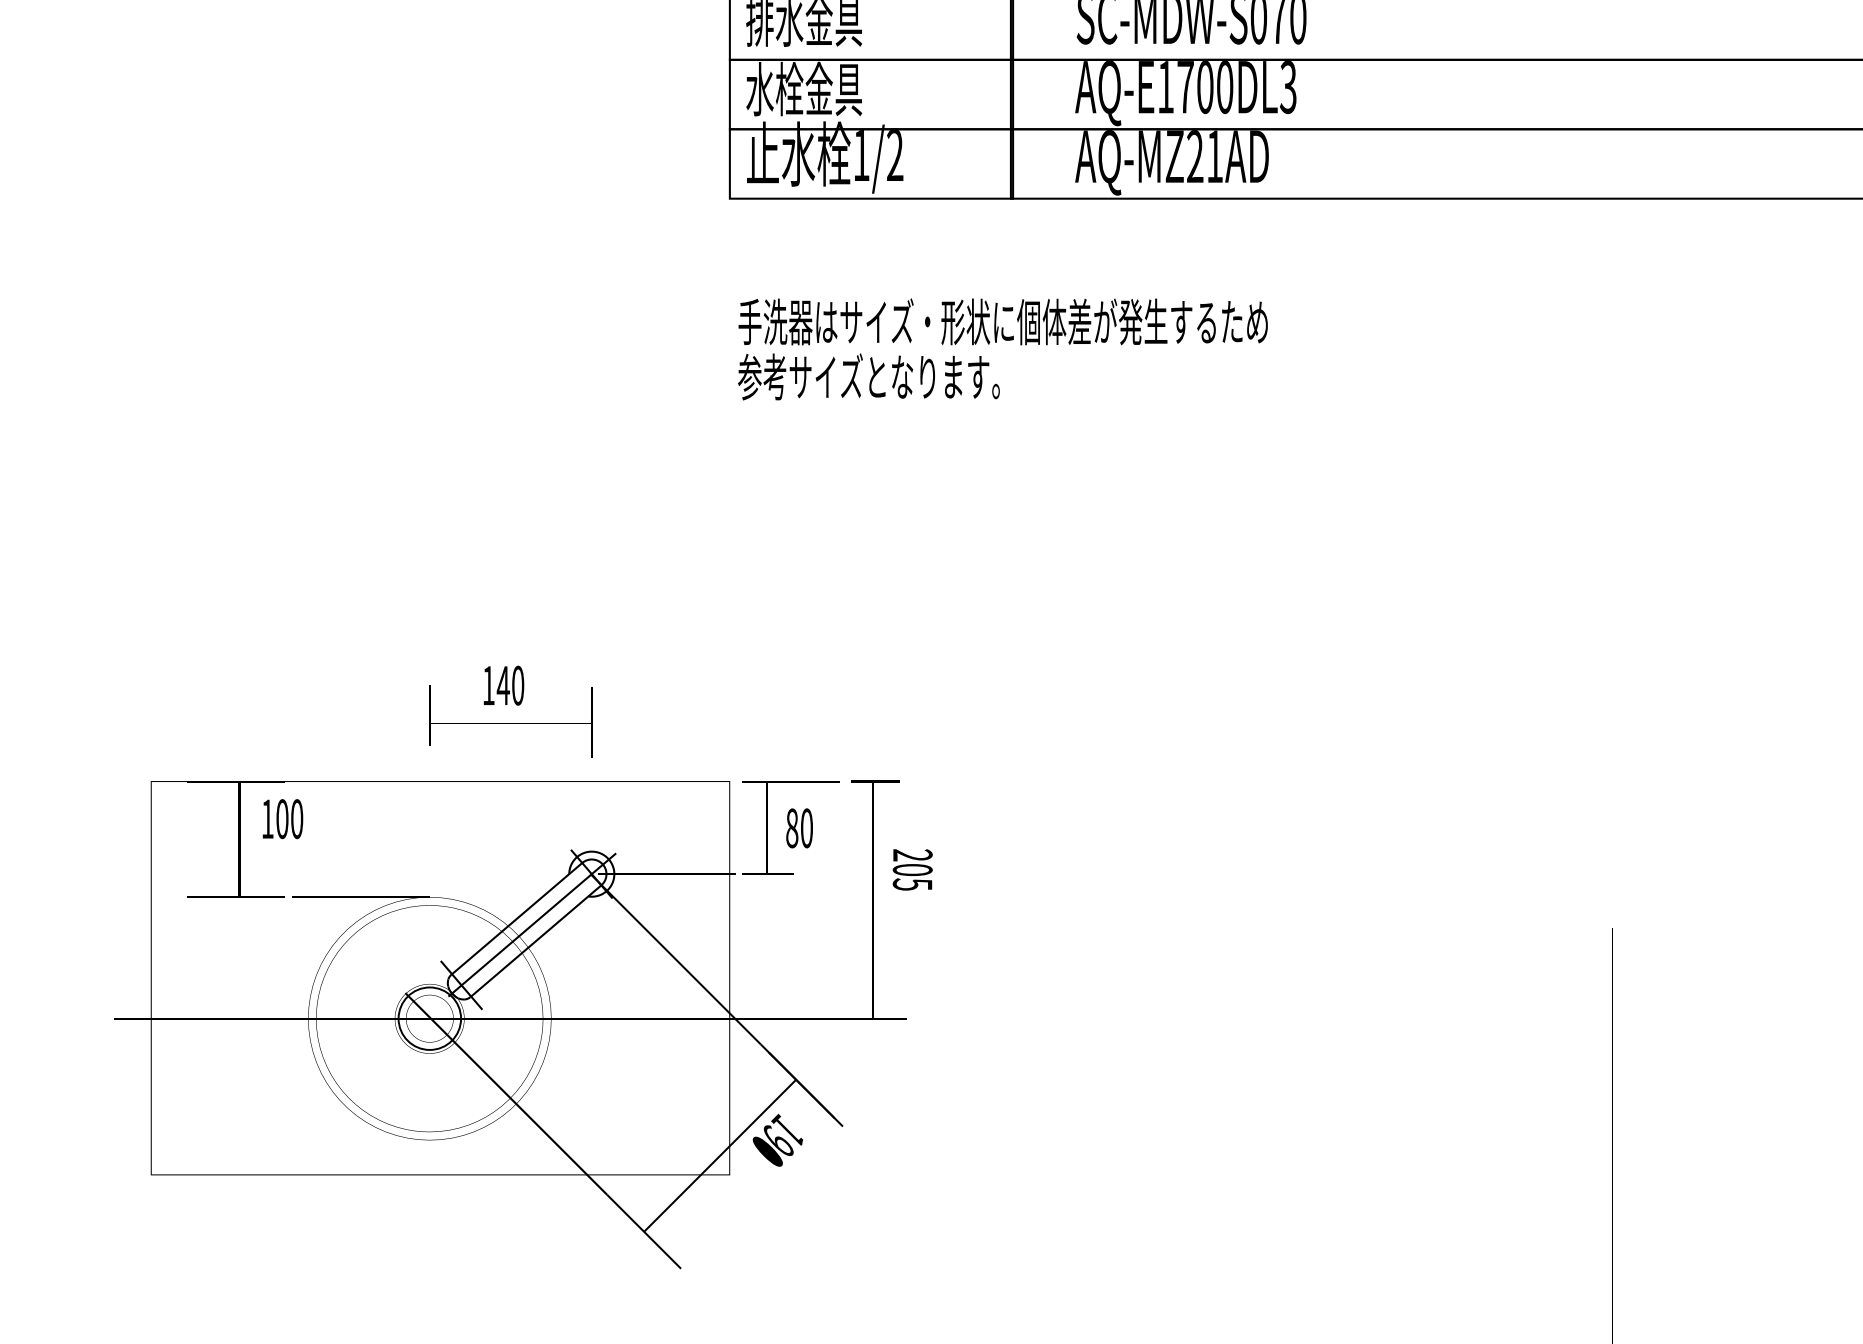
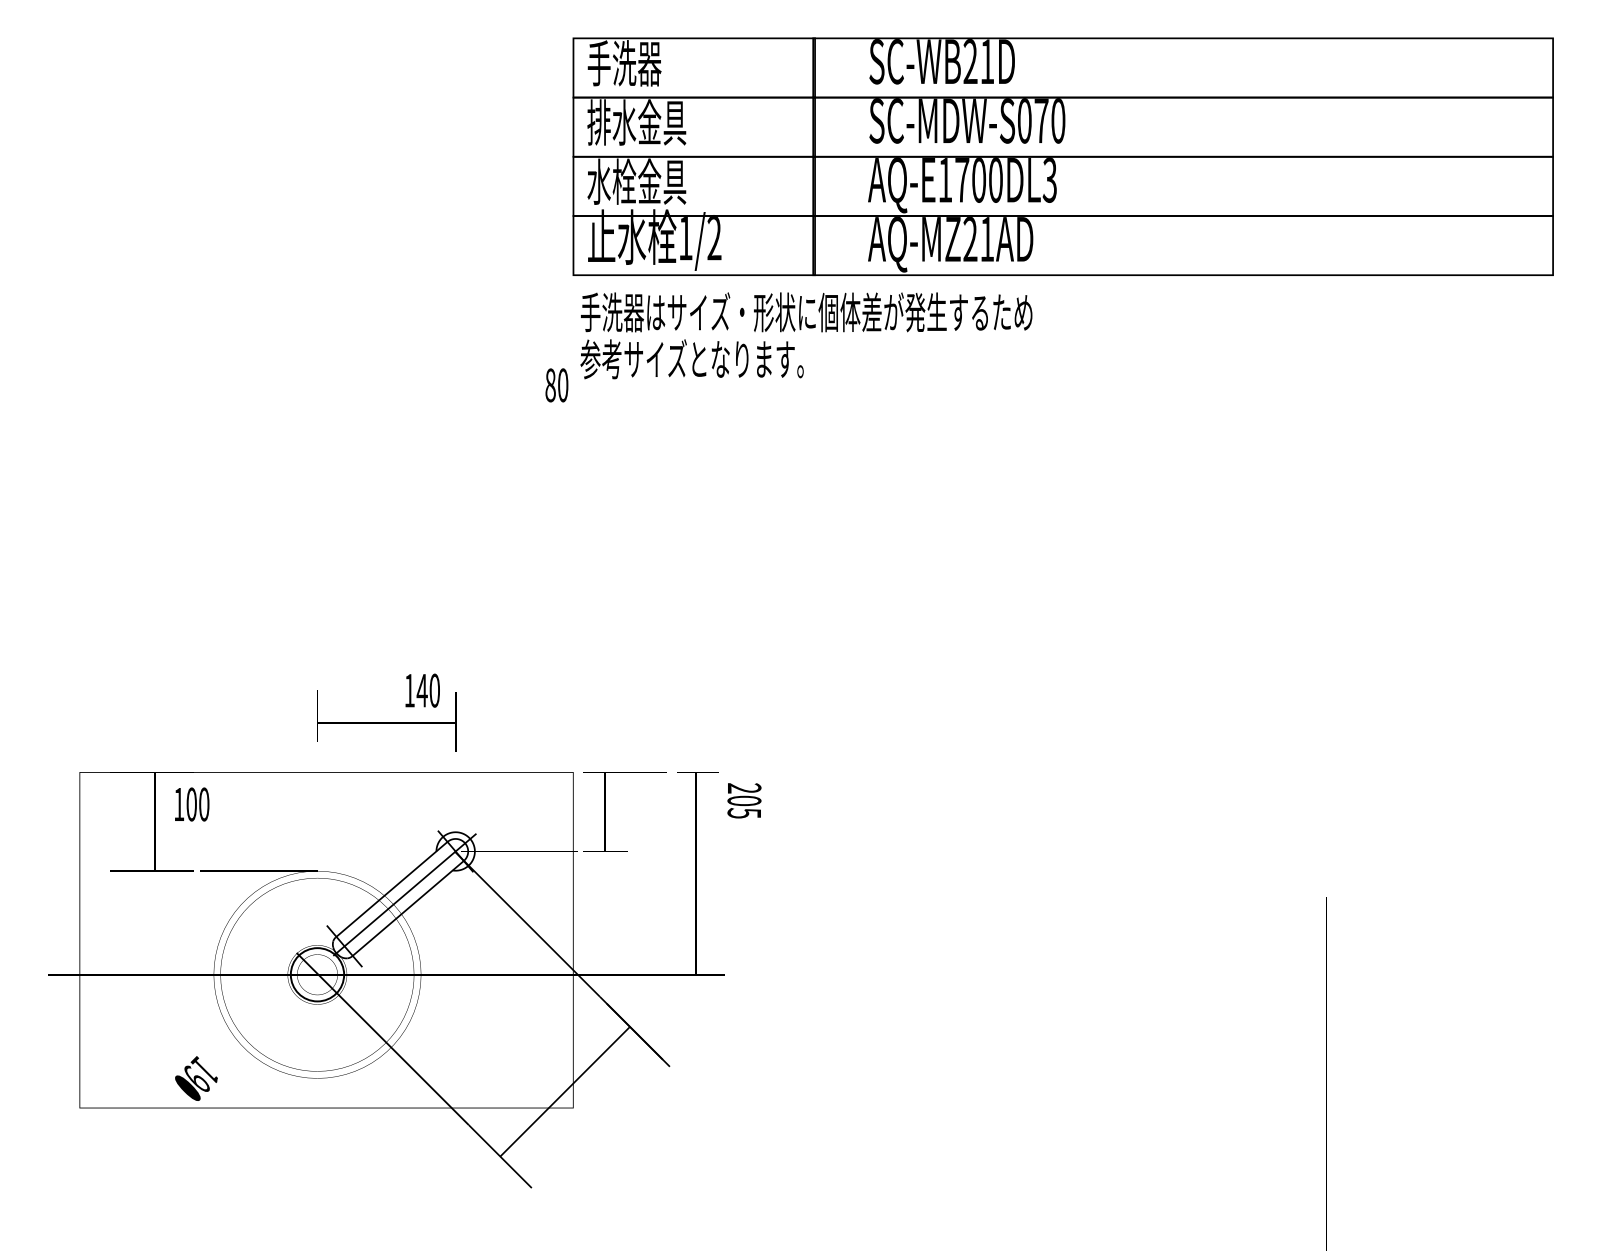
text: (1003, 349) -> (806, 335), moved
text: (503, 685) -> (422, 690), moved
text: (799, 828) -> (556, 385), moved
text: (912, 869) -> (744, 800), moved
text: (777, 1140) -> (196, 1078), moved

